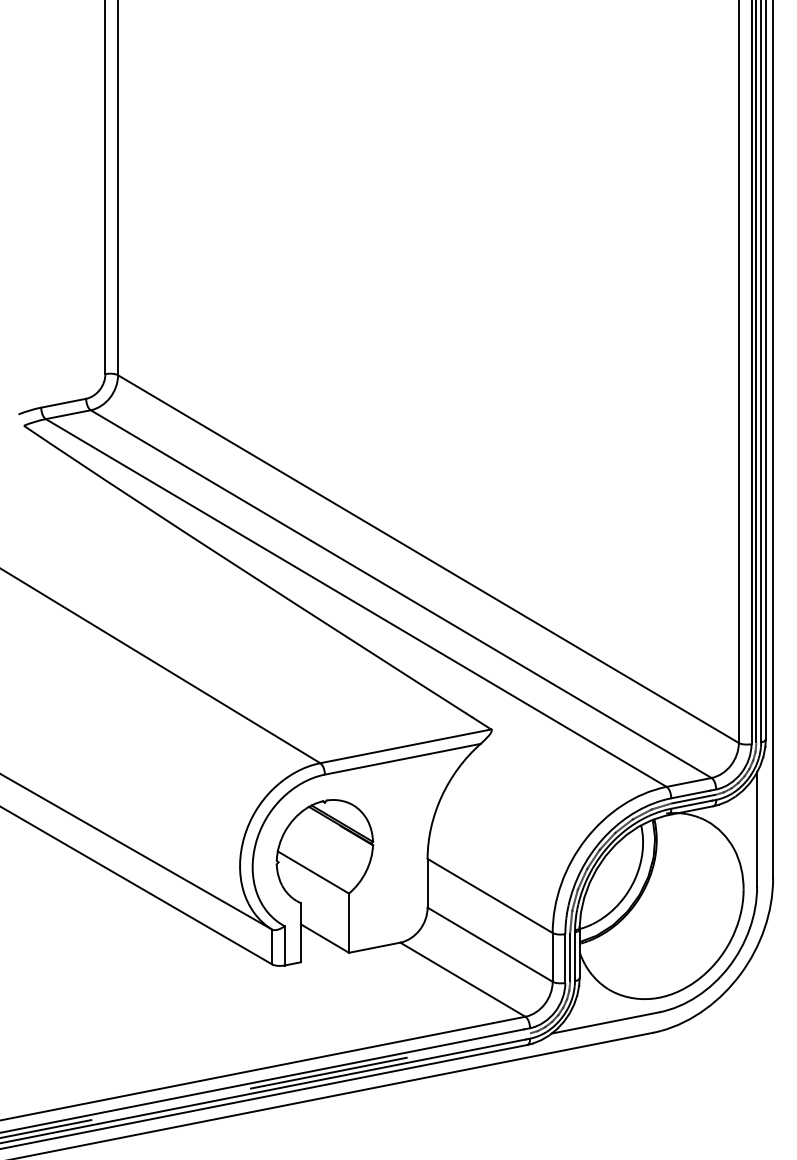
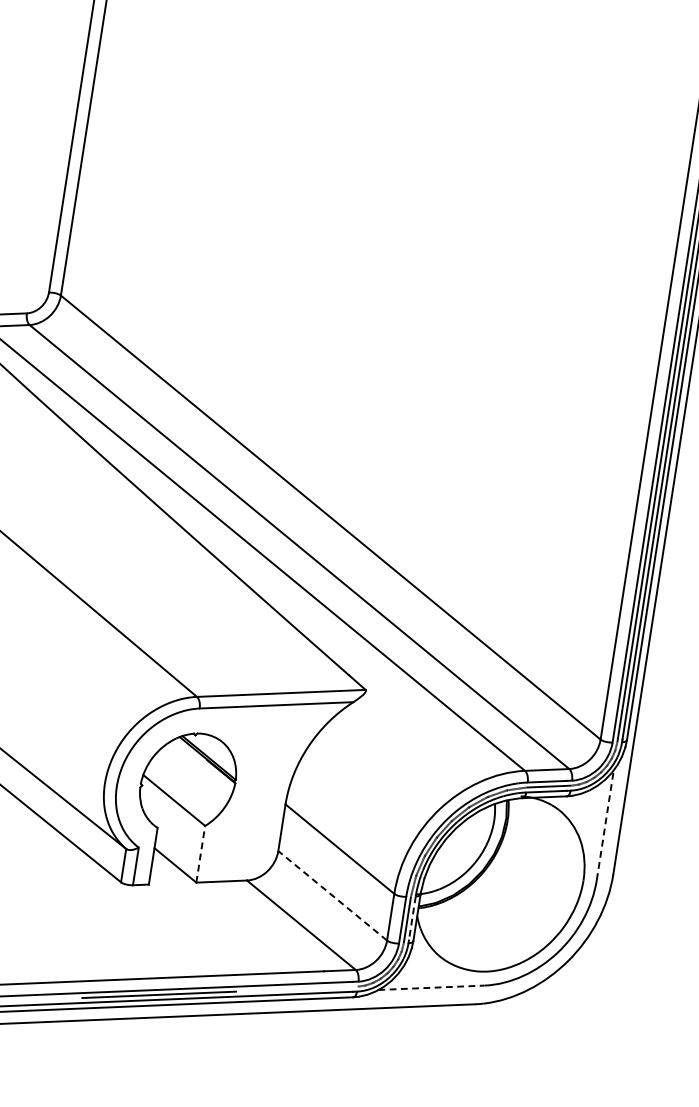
line: (757, 828) -> (605, 824), solid -> dashed
line: (348, 923) -> (200, 854), solid -> dashed
line: (490, 944) -> (333, 895), solid -> dashed
line: (574, 955) -> (411, 918), solid -> dashed
line: (605, 1022) -> (431, 987), solid -> dashed

